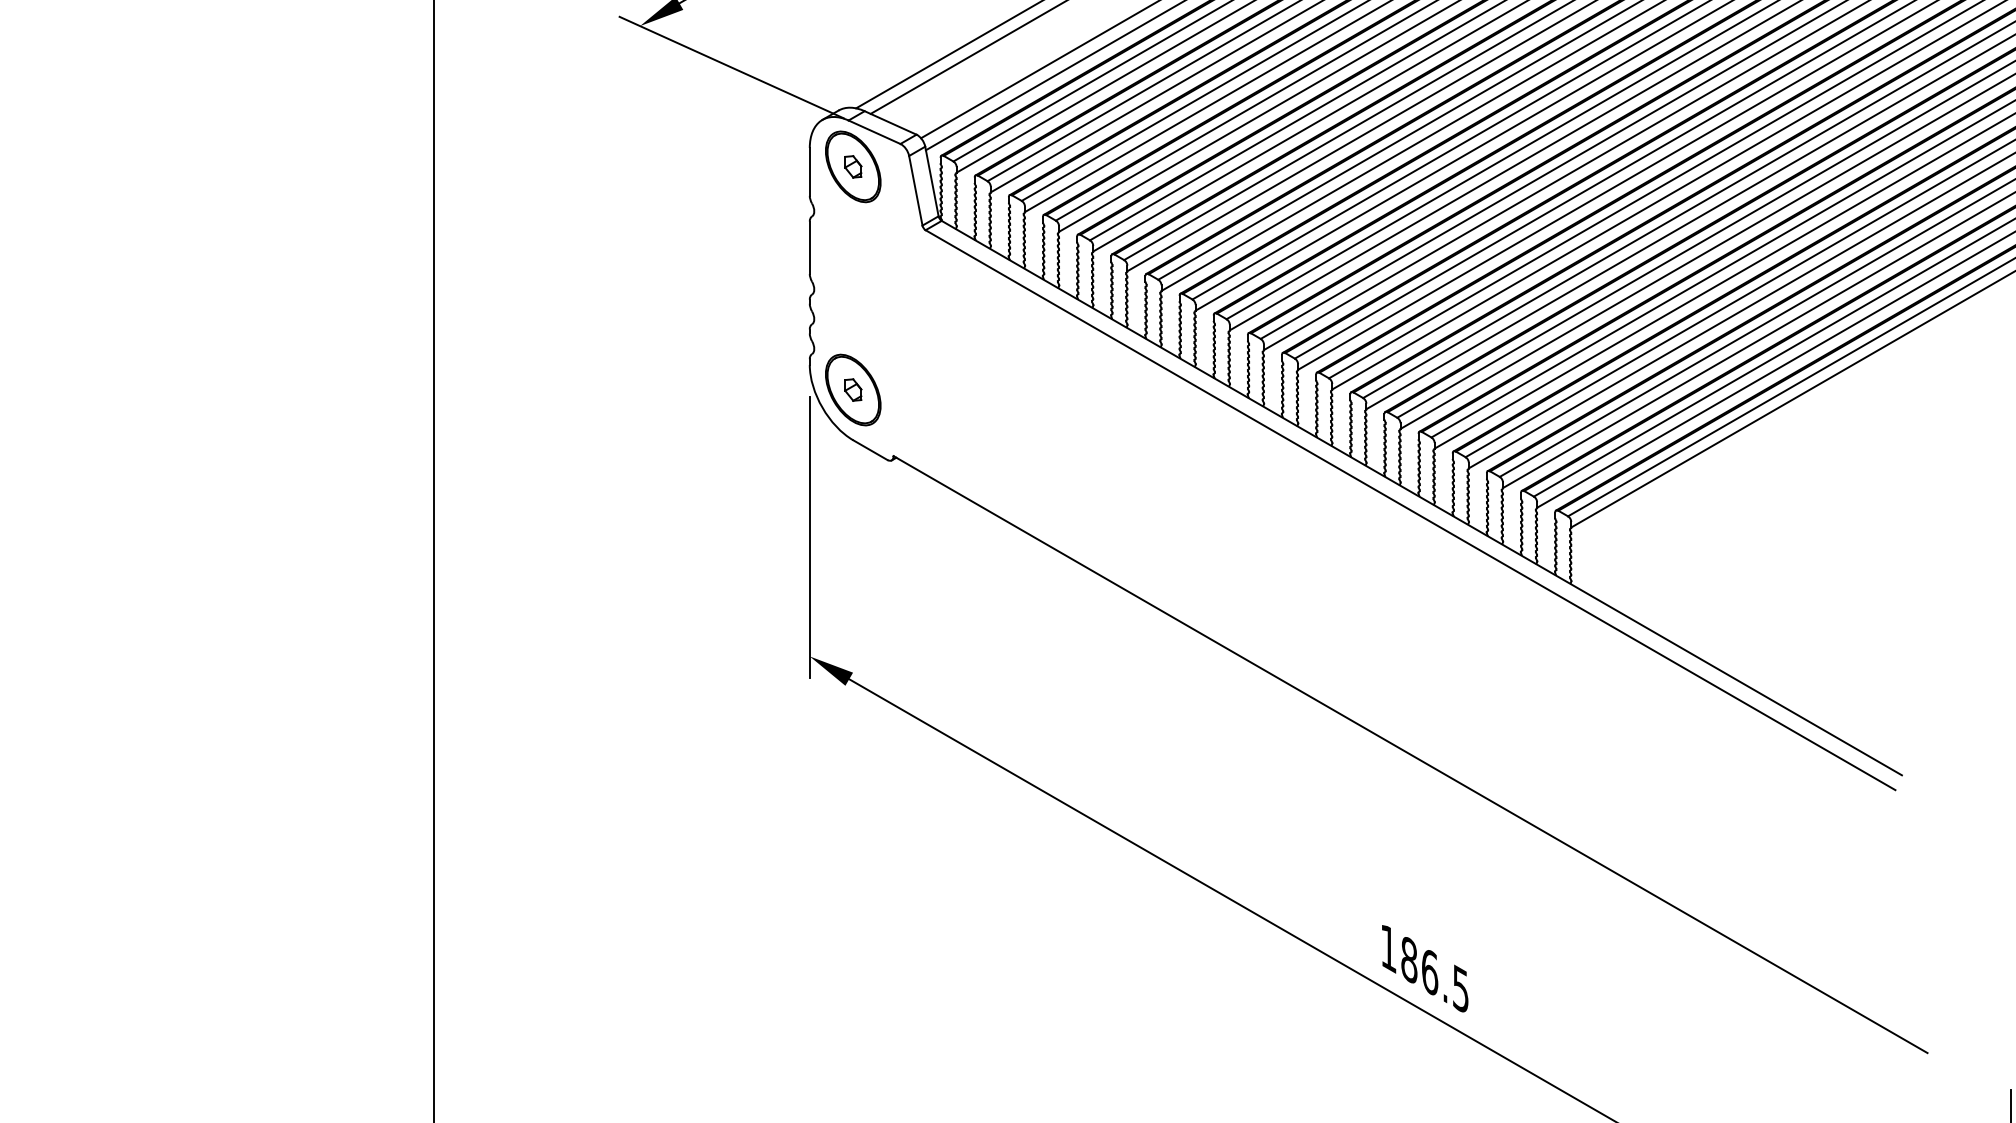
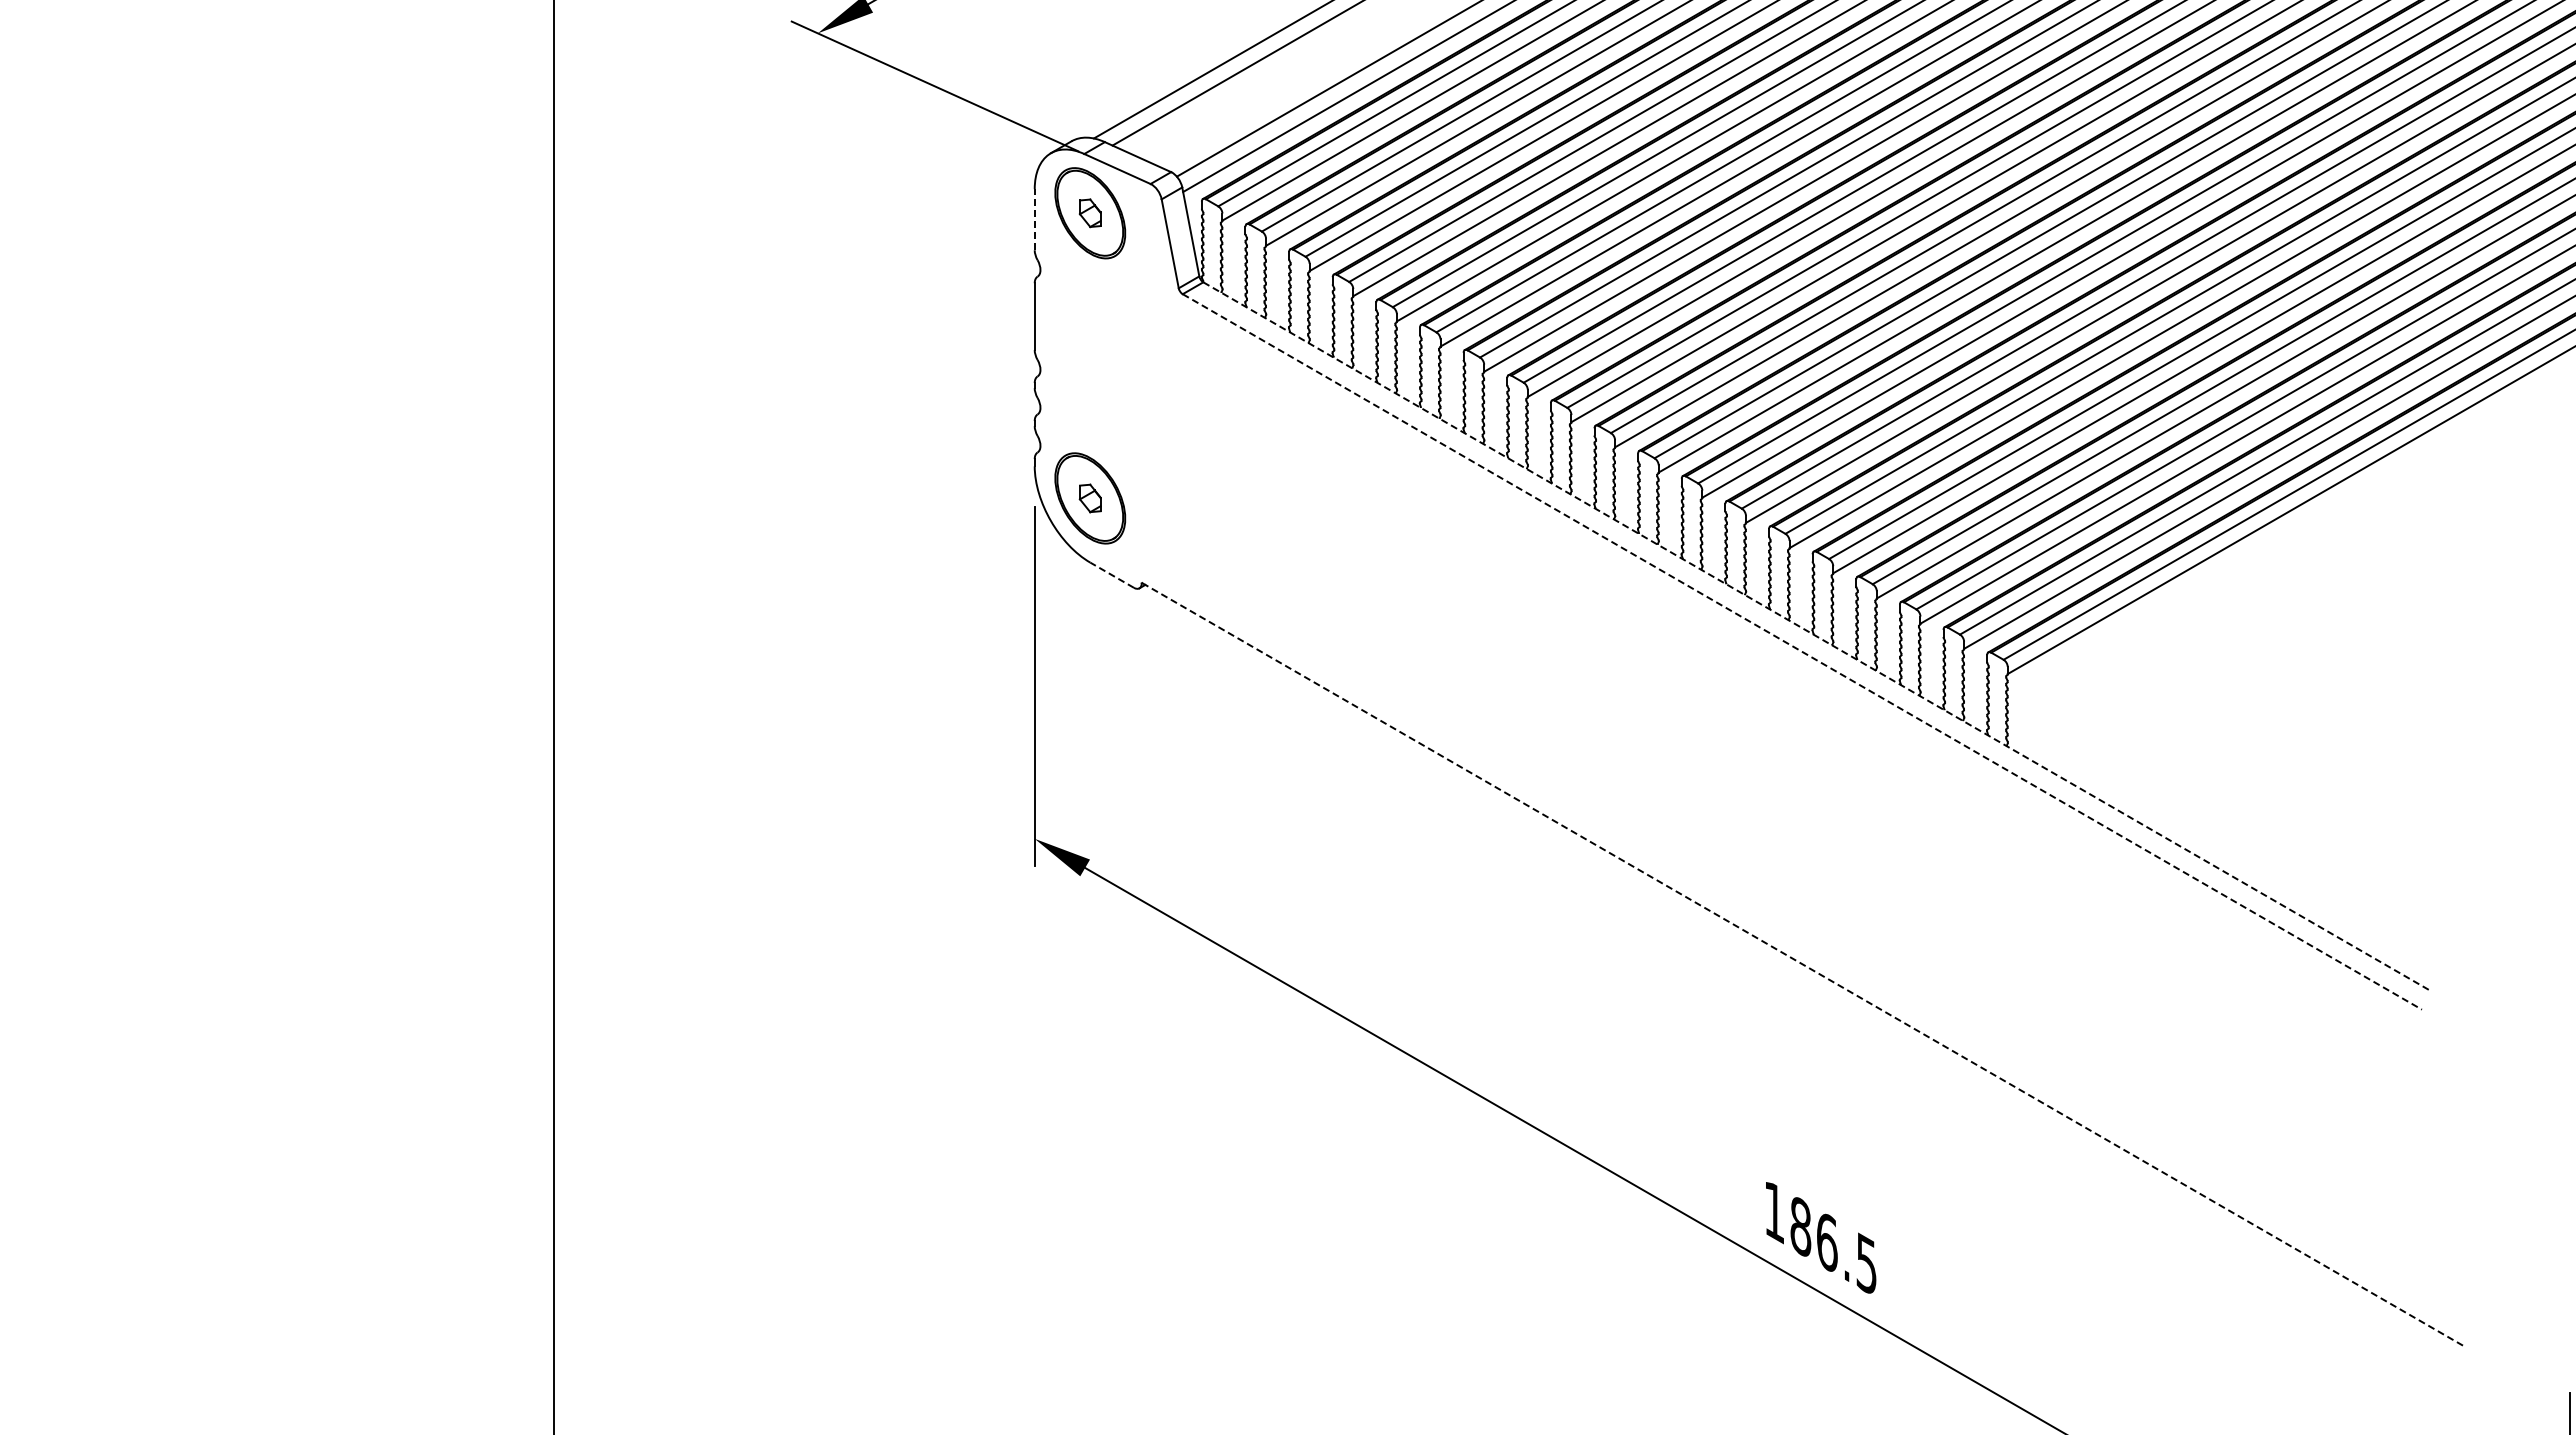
line: (809, 171) -> (1034, 219), solid -> dashed
line: (869, 449) -> (1111, 574), solid -> dashed
line: (1422, 498) -> (1817, 636), solid -> dashed
line: (1410, 510) -> (1802, 652), solid -> dashed
line: (1410, 754) -> (1802, 964), solid -> dashed

